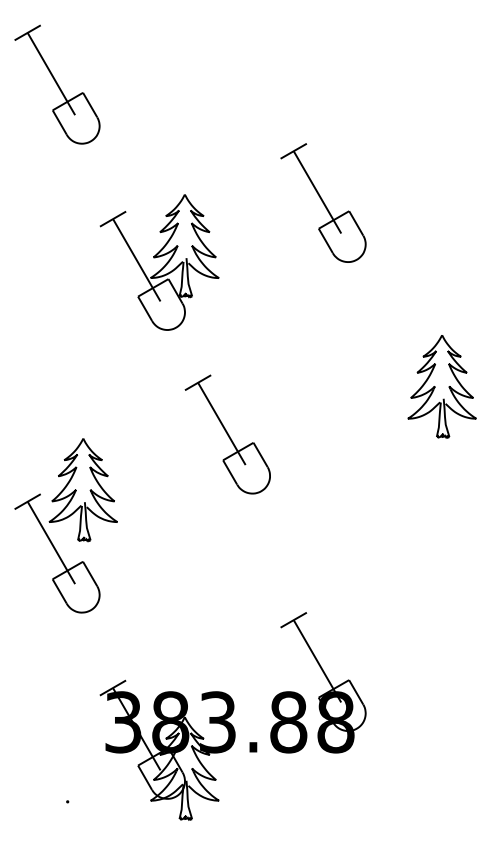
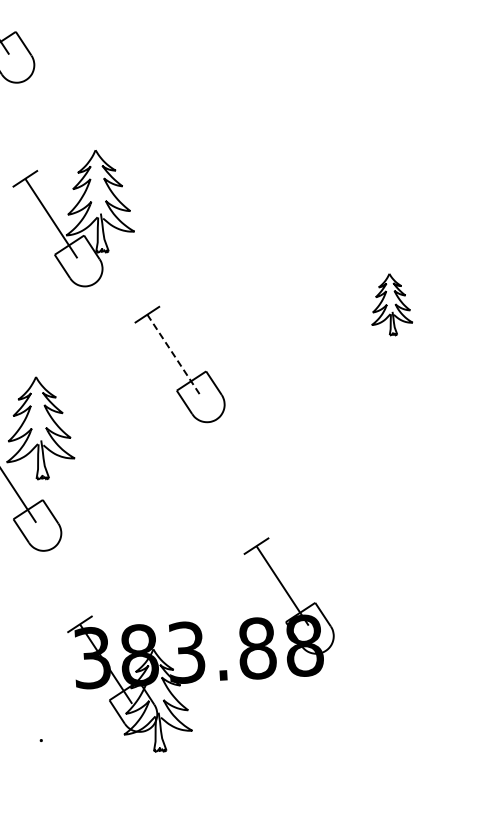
part: (323, 202) -> (262, 127), removed
part: (159, 262) -> (74, 219), moved
part: (441, 386) -> (390, 304), size x0.6
line: (221, 423) -> (173, 353), solid -> dashed

